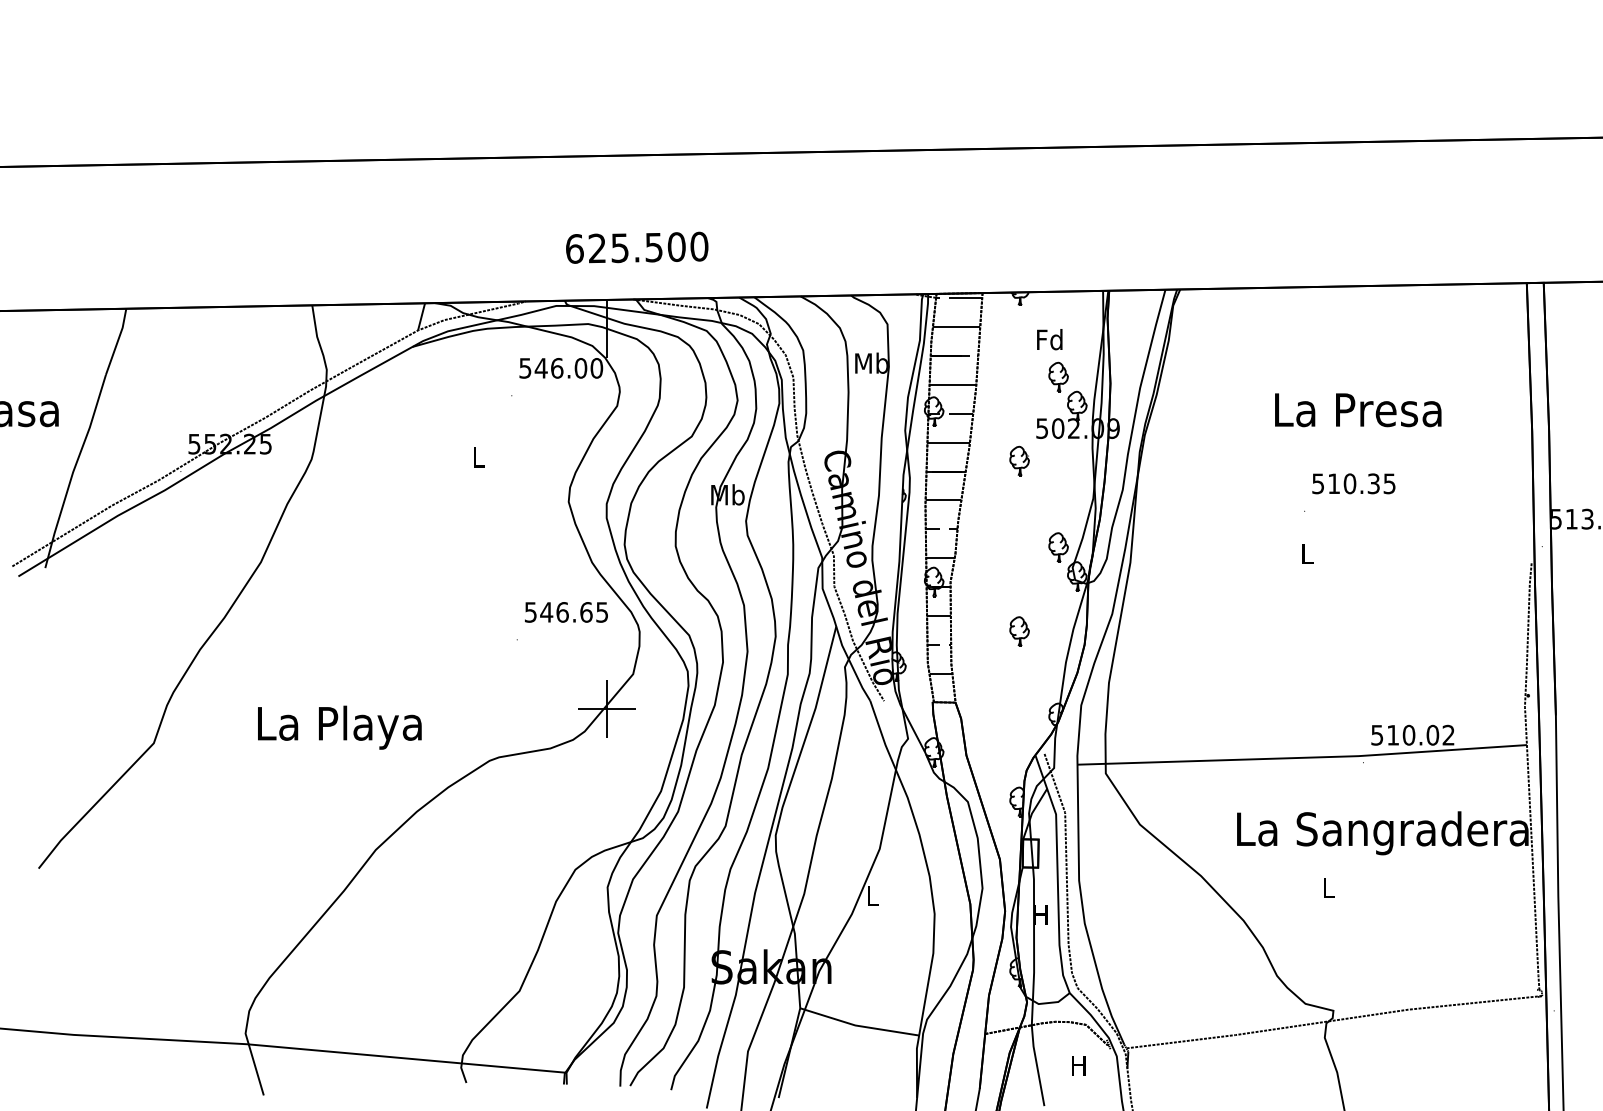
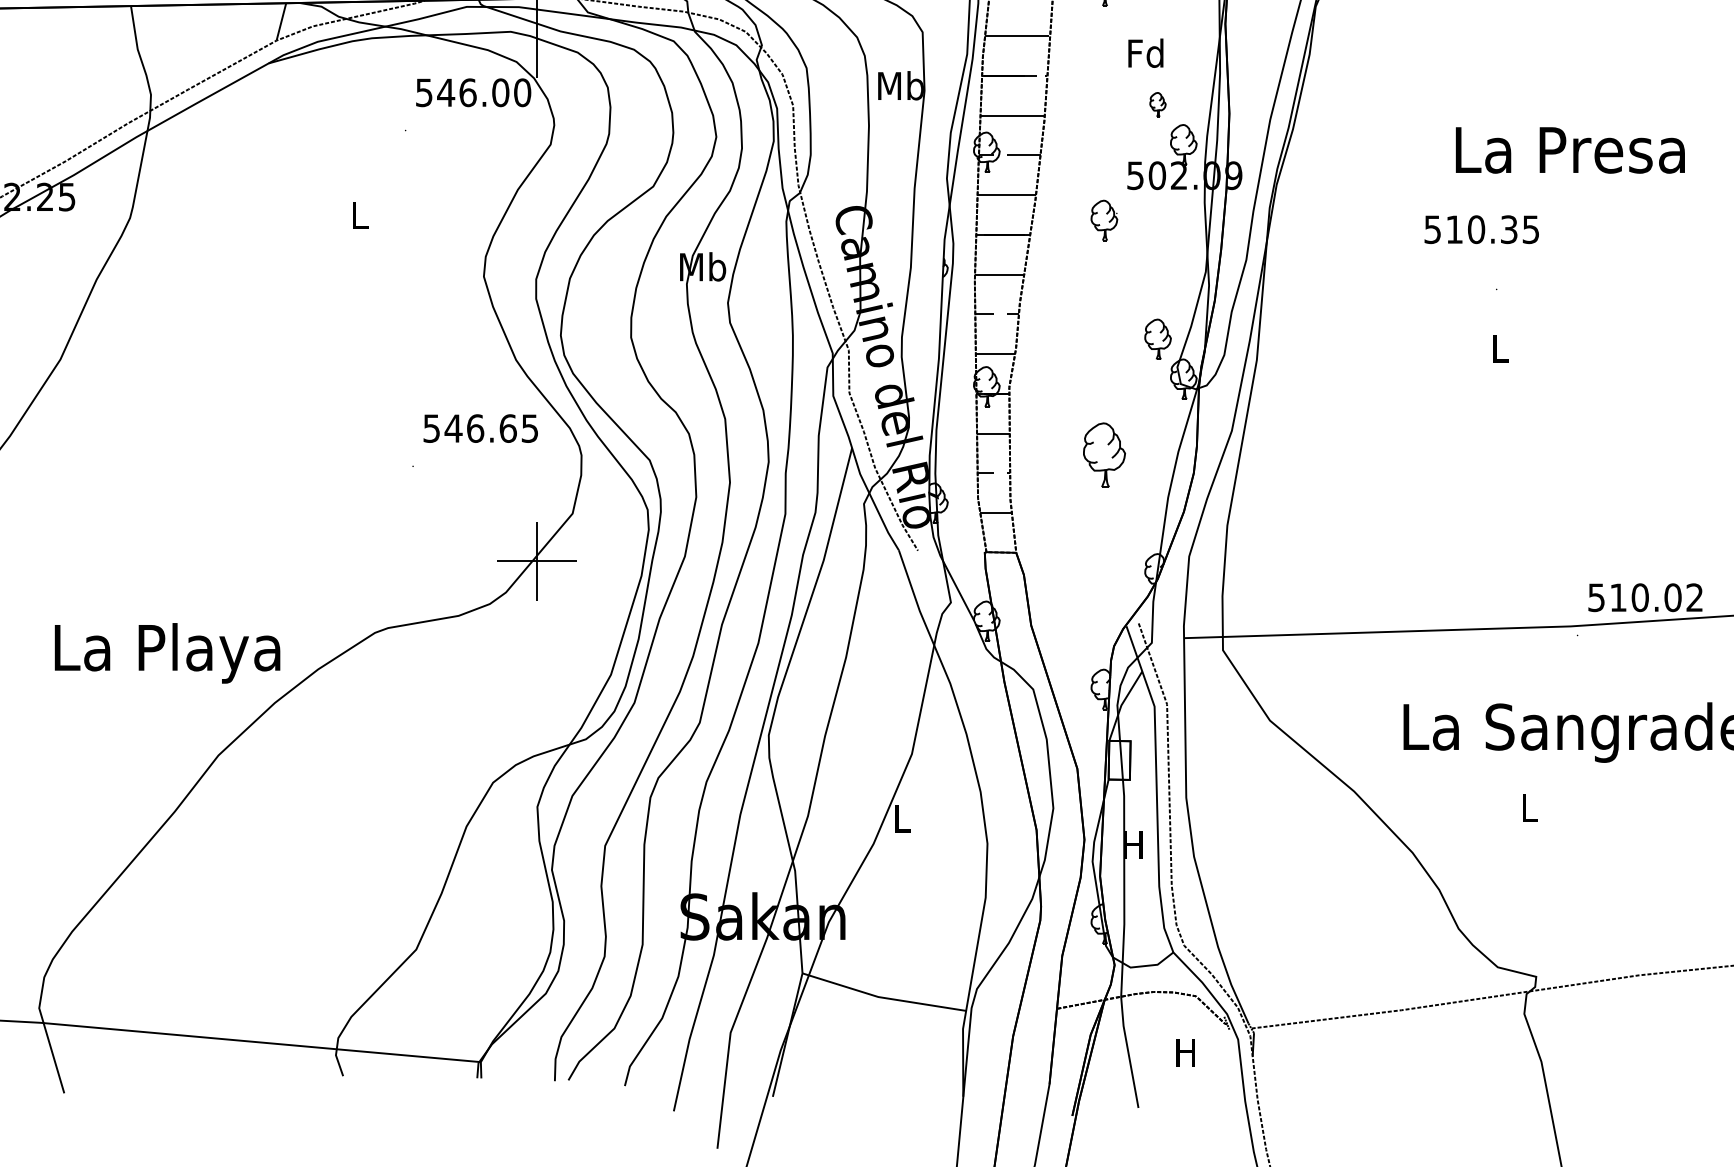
part: (1058, 376) -> (1157, 103), size x0.6
text: (1353, 483) -> (1481, 229), moved
part: (1019, 631) -> (1104, 454), size x1.6
text: (339, 727) -> (167, 653), moved

